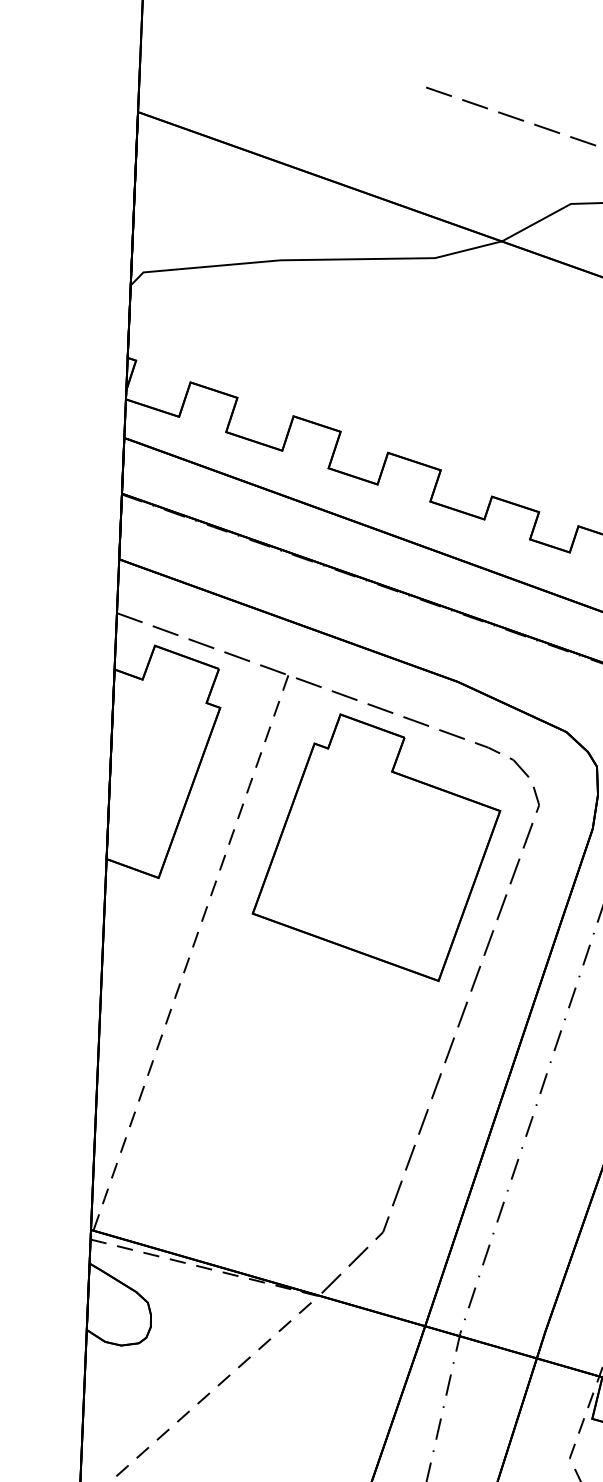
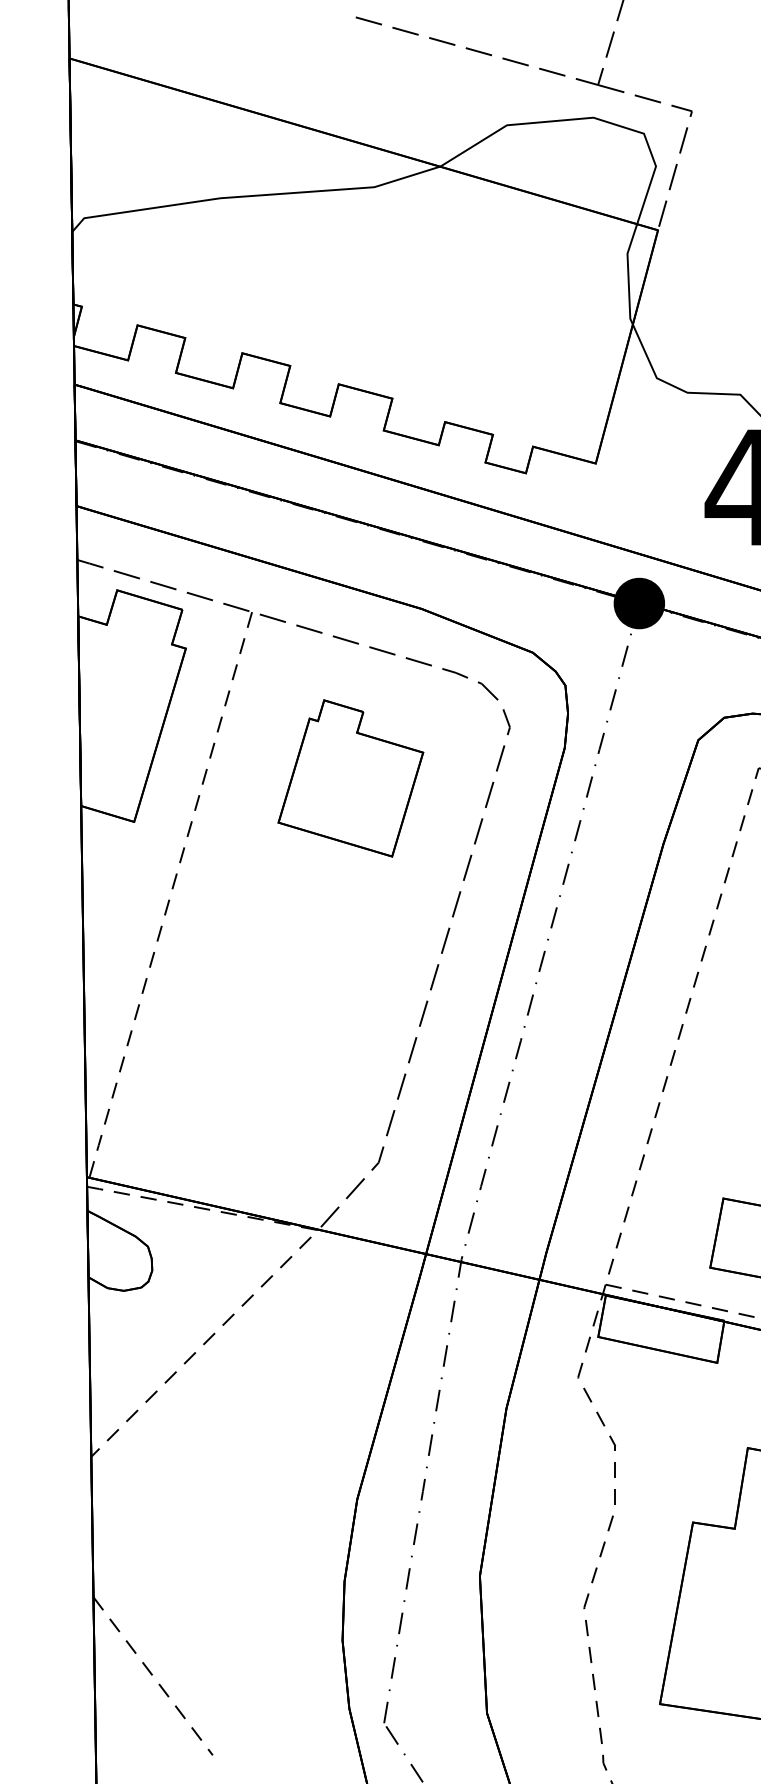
part: (377, 847) -> (350, 778), size x0.6

